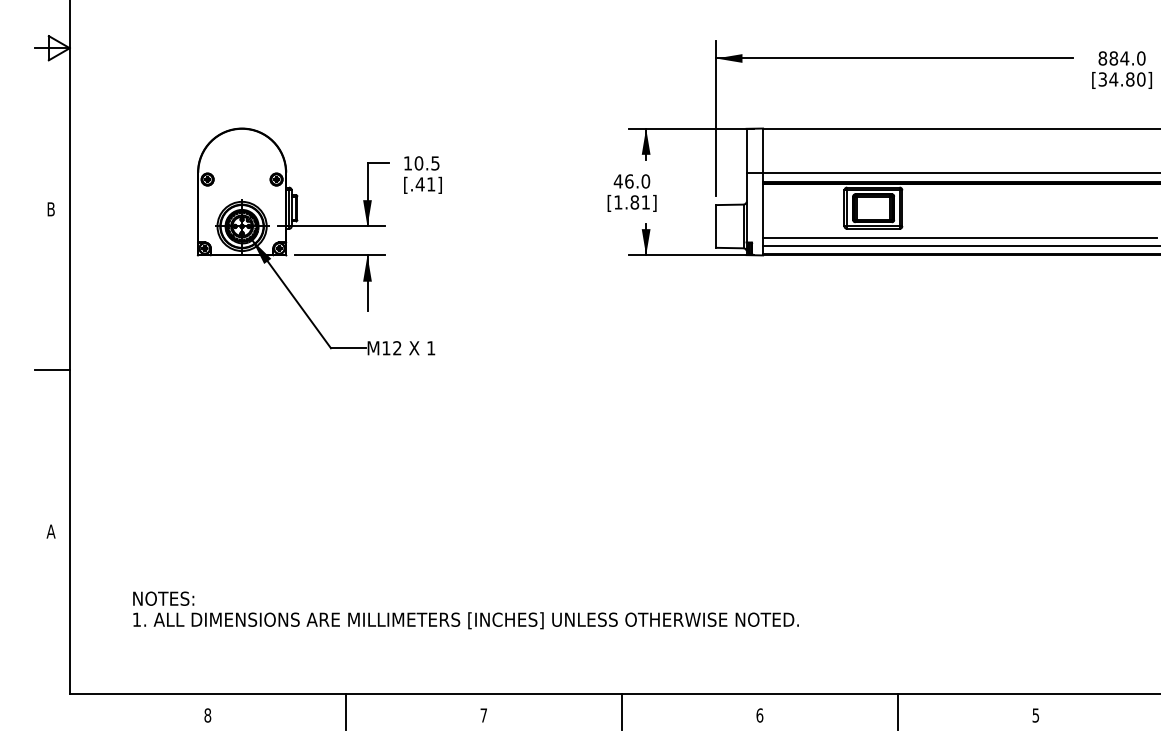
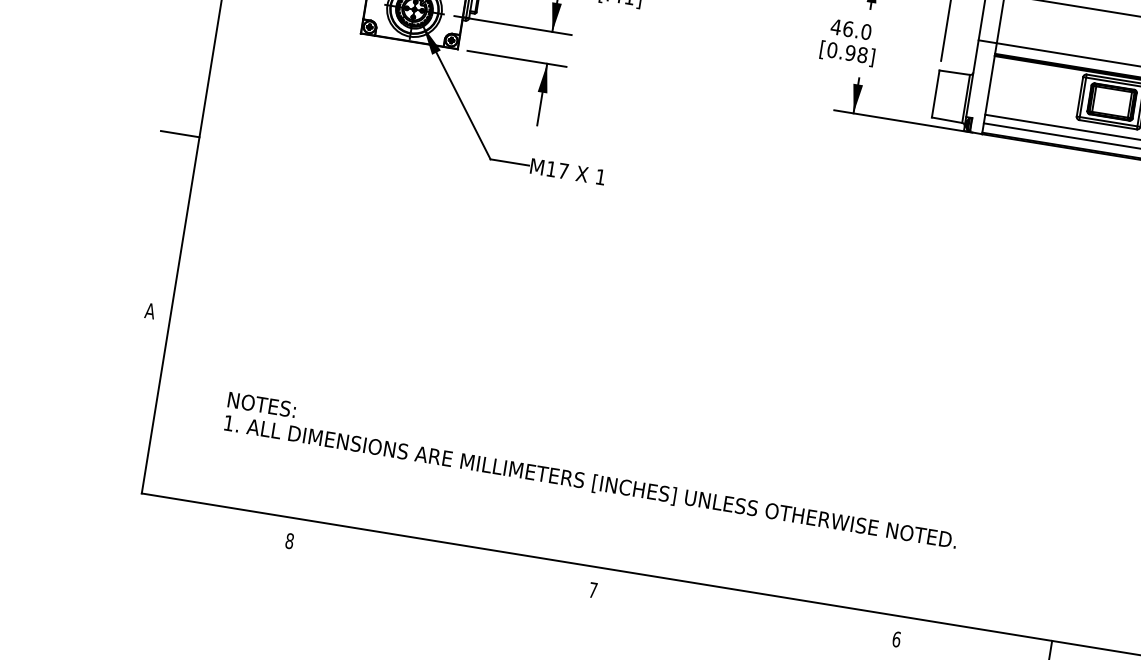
text: (632, 202) -> (847, 52), [1.81] -> [0.98]
text: (397, 348) -> (563, 171), M12 -> M17
line: (345, 711) -> (441, 561), removed
line: (621, 711) -> (745, 610), removed

